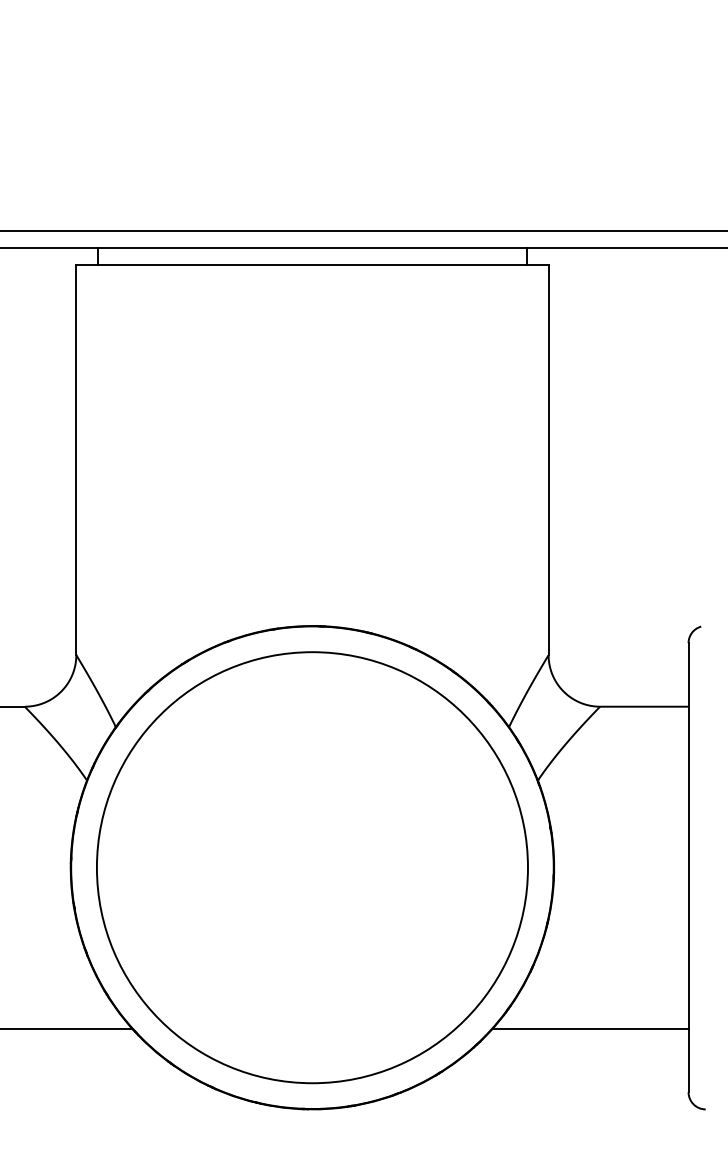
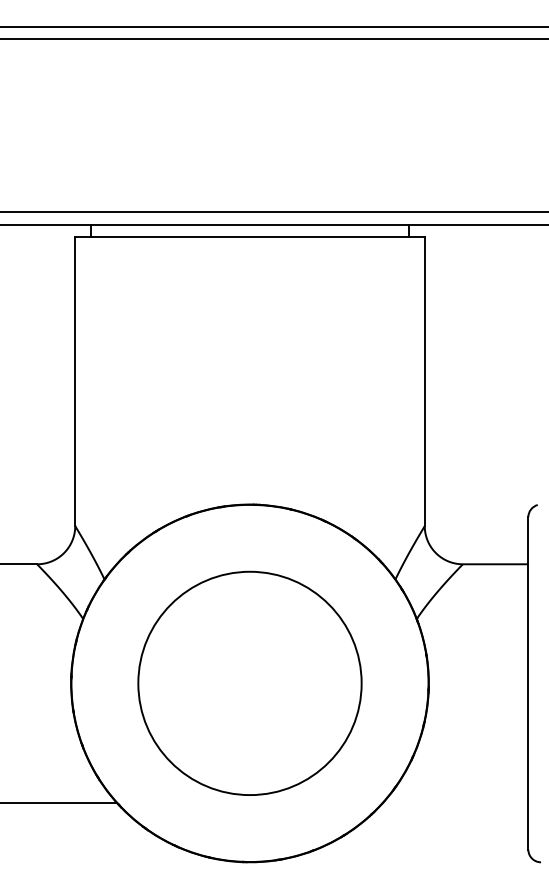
circle: (311, 866) -> (249, 682), size x0.7
line: (590, 1028) -> (455, 802), removed

